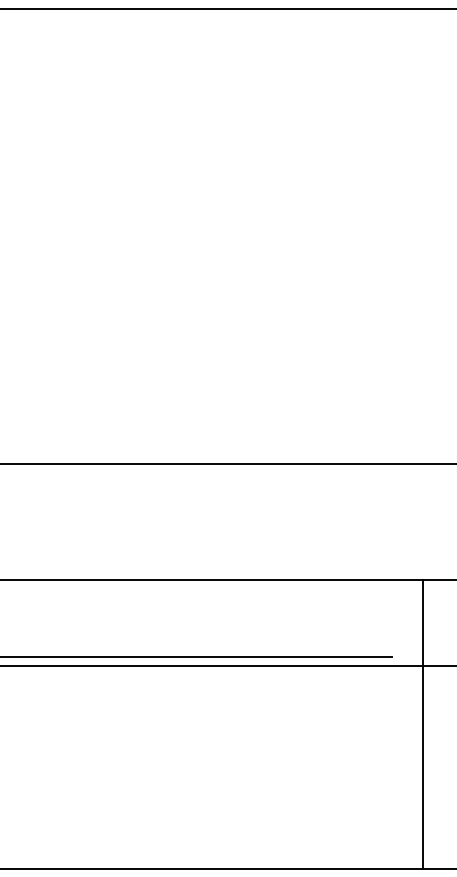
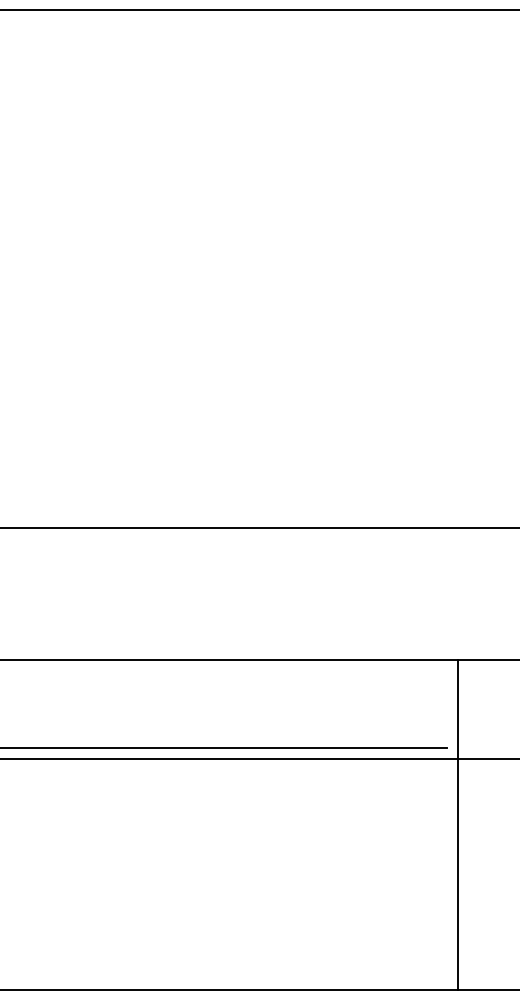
line: (422, 724) -> (458, 825), moved

